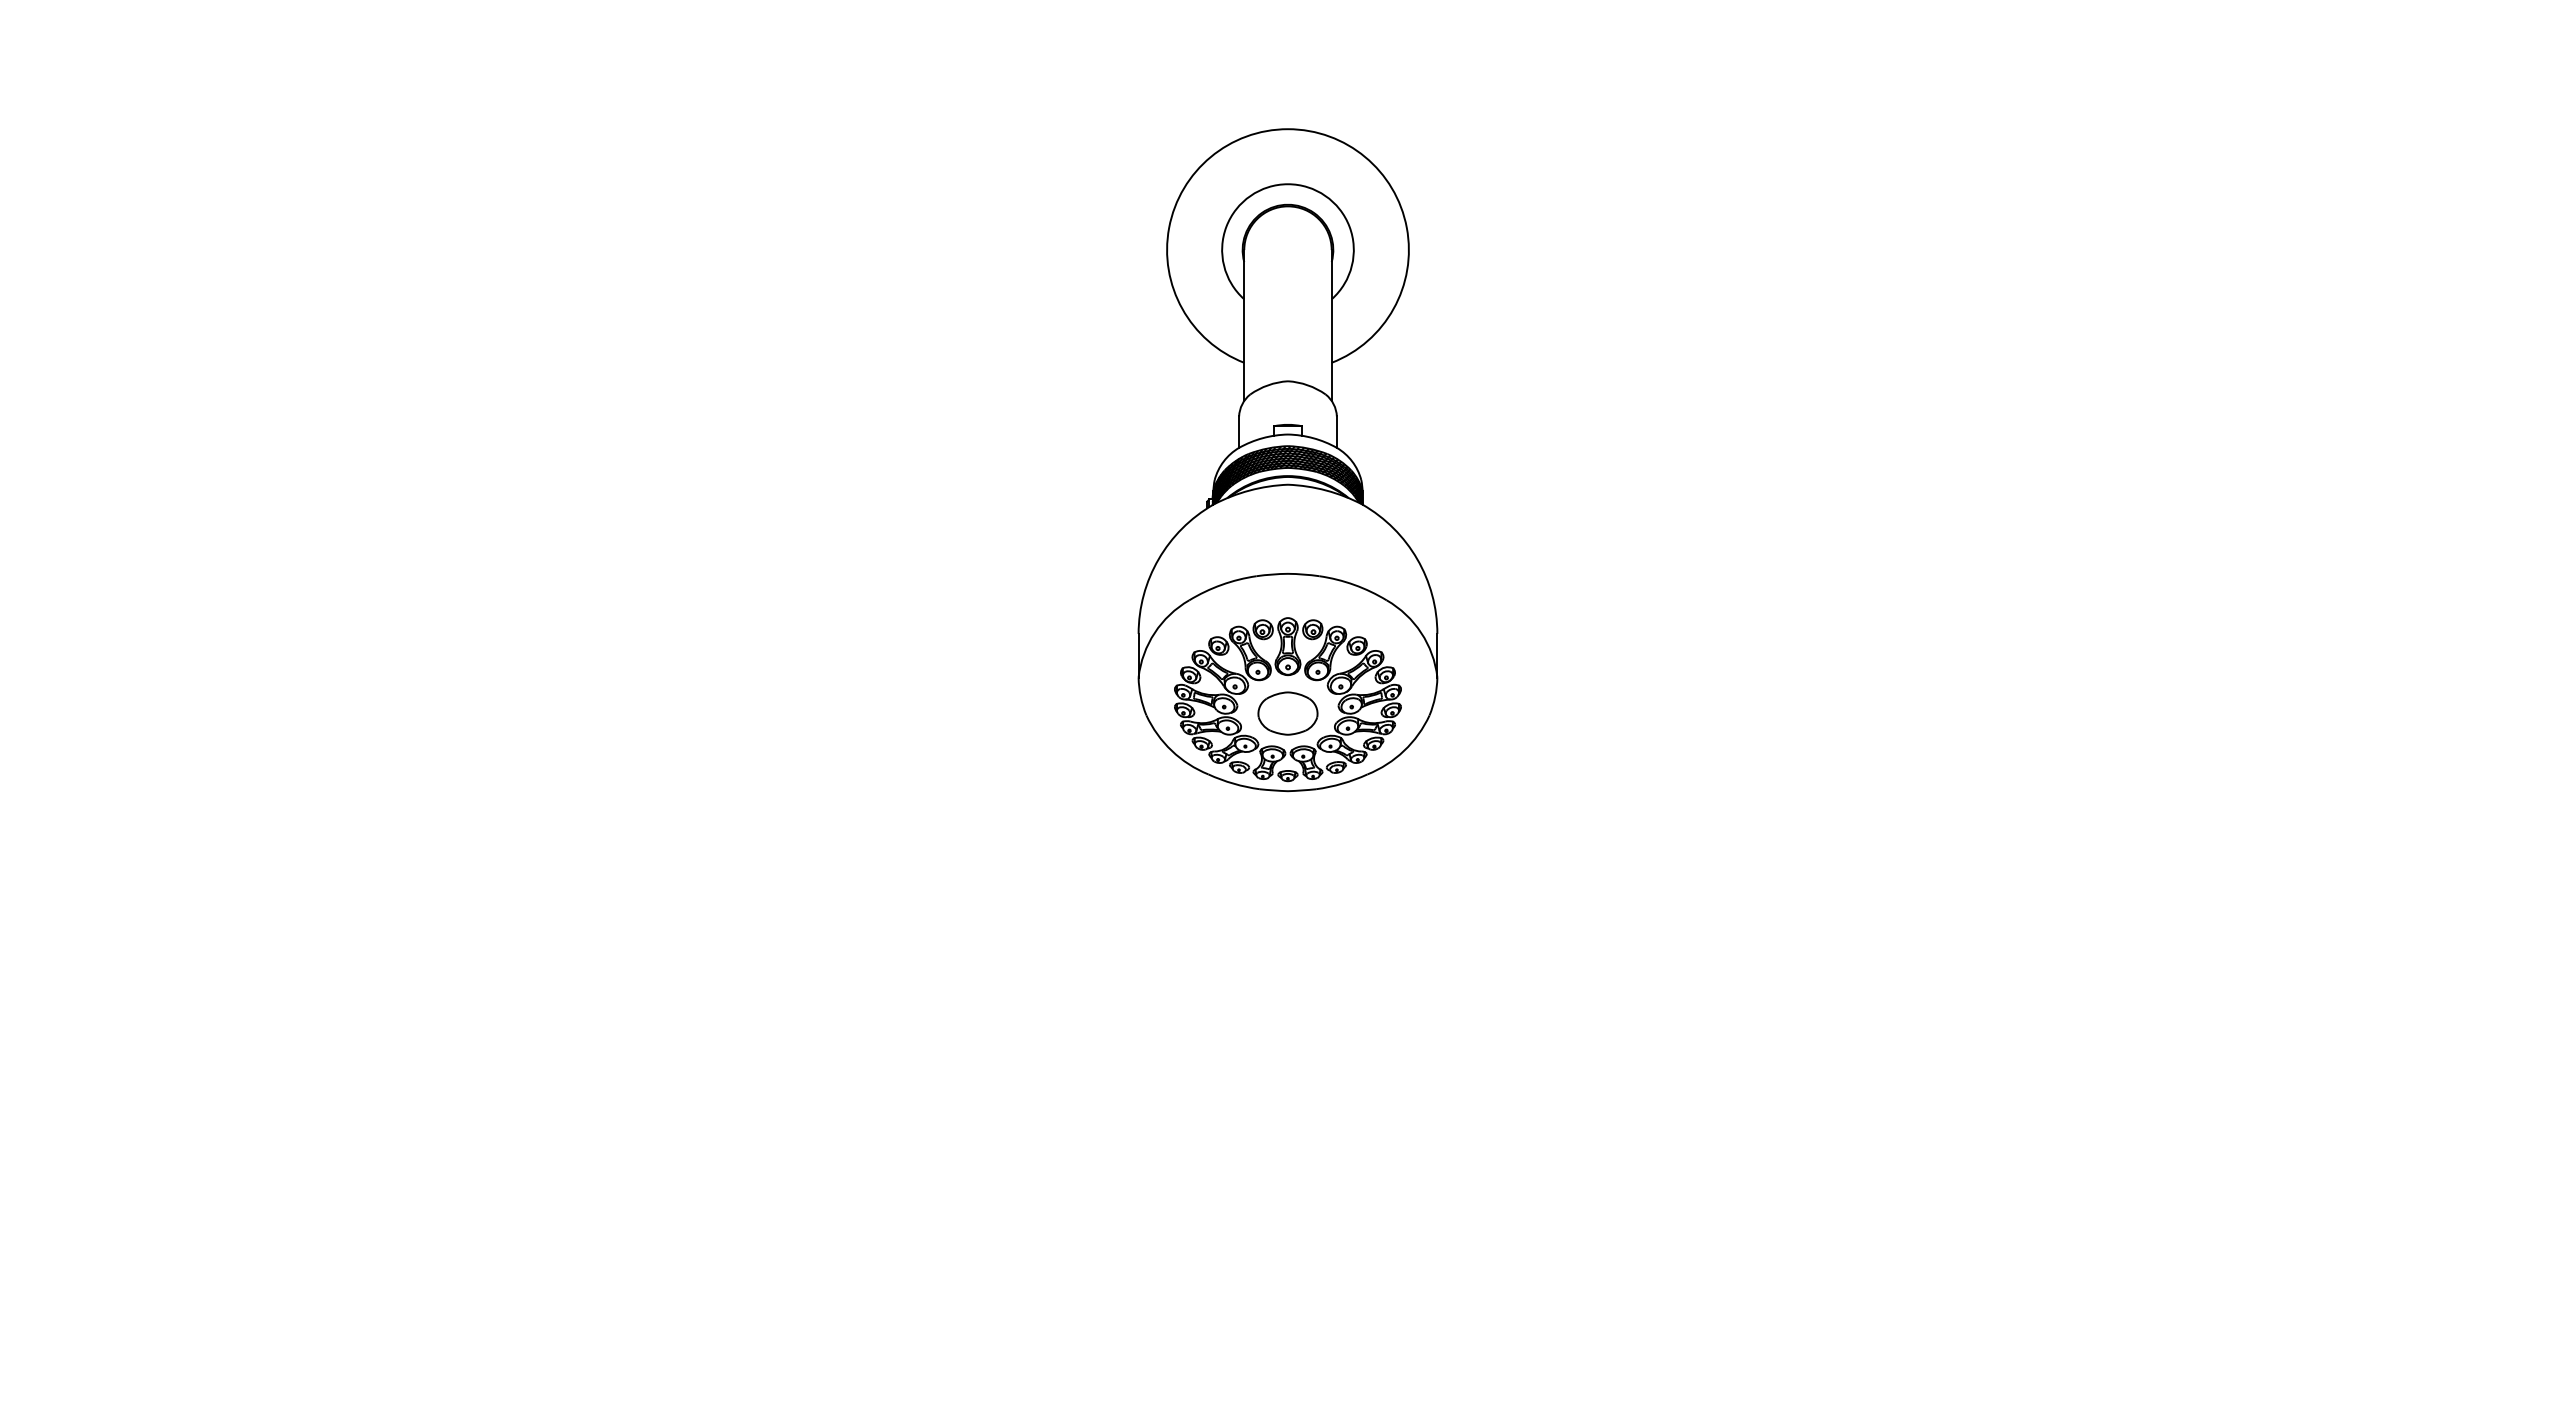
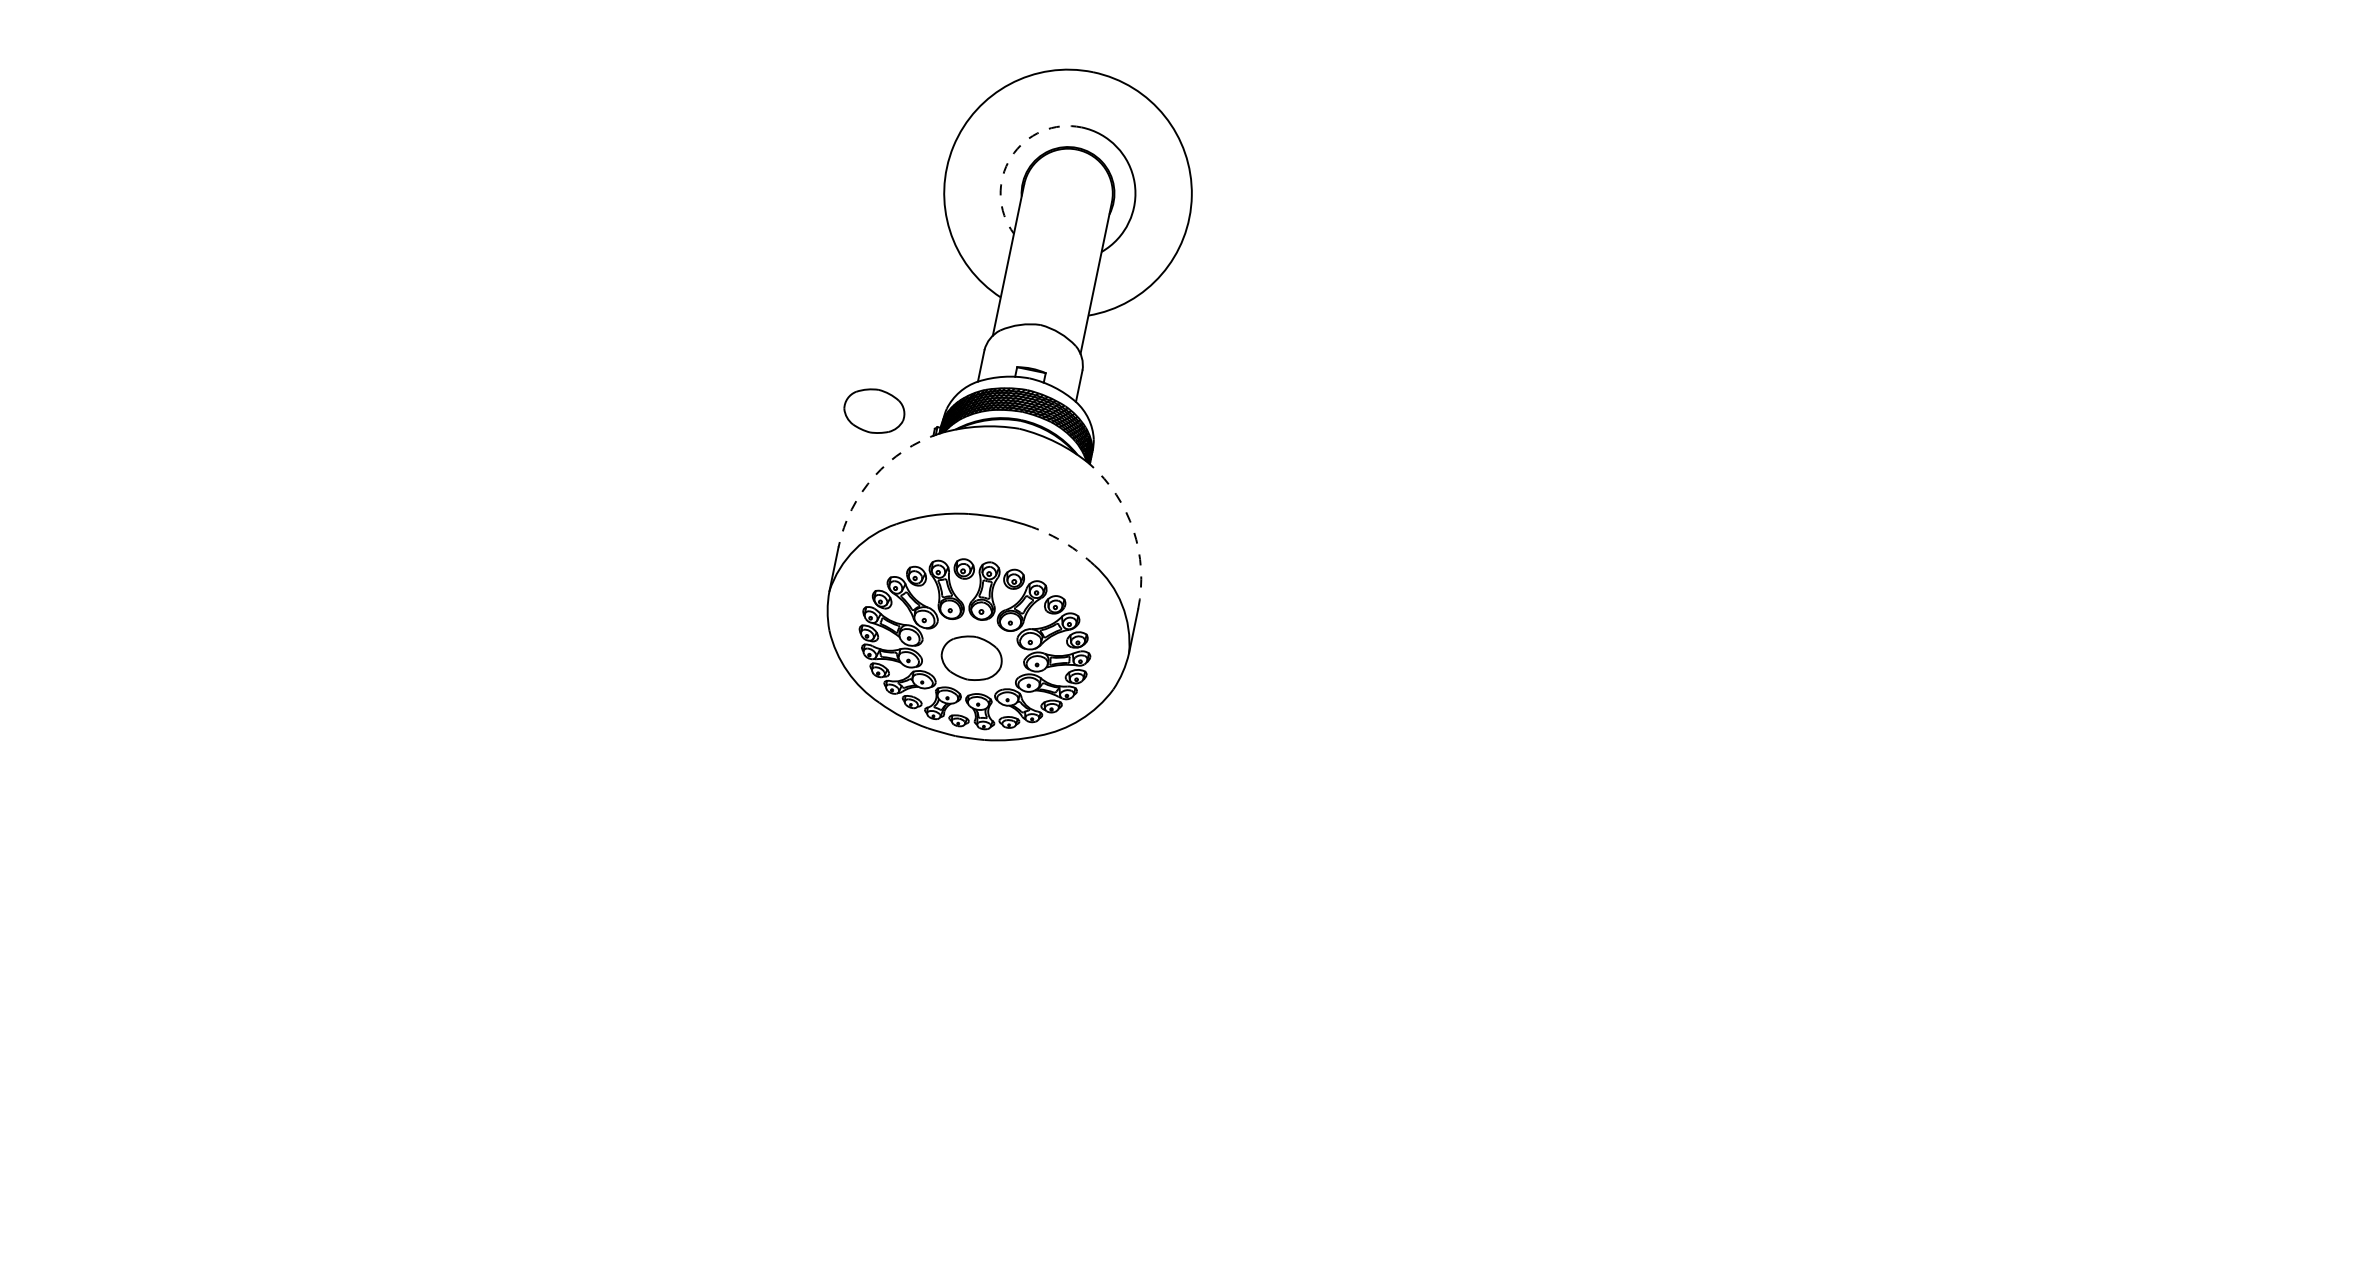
arc: (1226, 226) -> (1011, 157), solid -> dashed
part: (1145, 496) -> (873, 410), added
arc: (1158, 559) -> (873, 476), solid -> dashed
arc: (1417, 559) -> (1133, 530), solid -> dashed
arc: (1354, 584) -> (1065, 542), solid -> dashed

